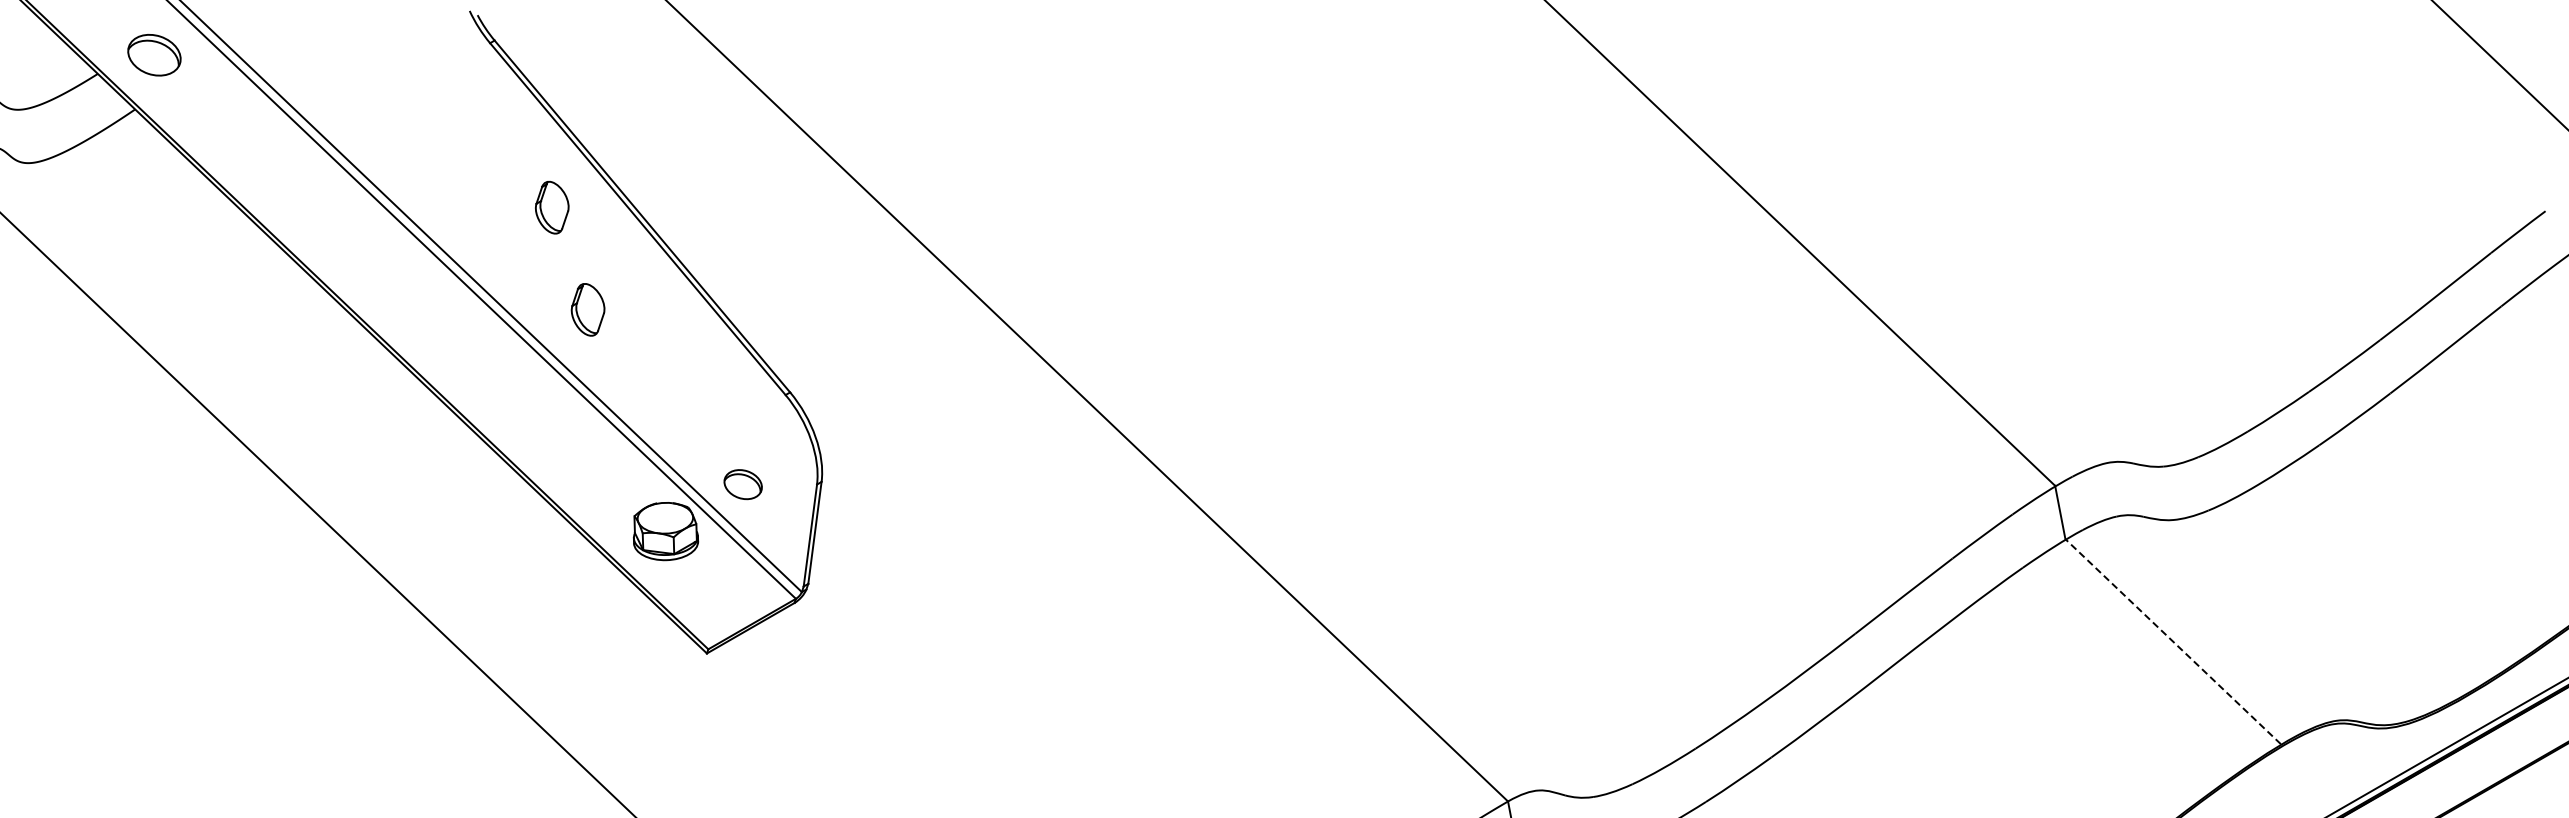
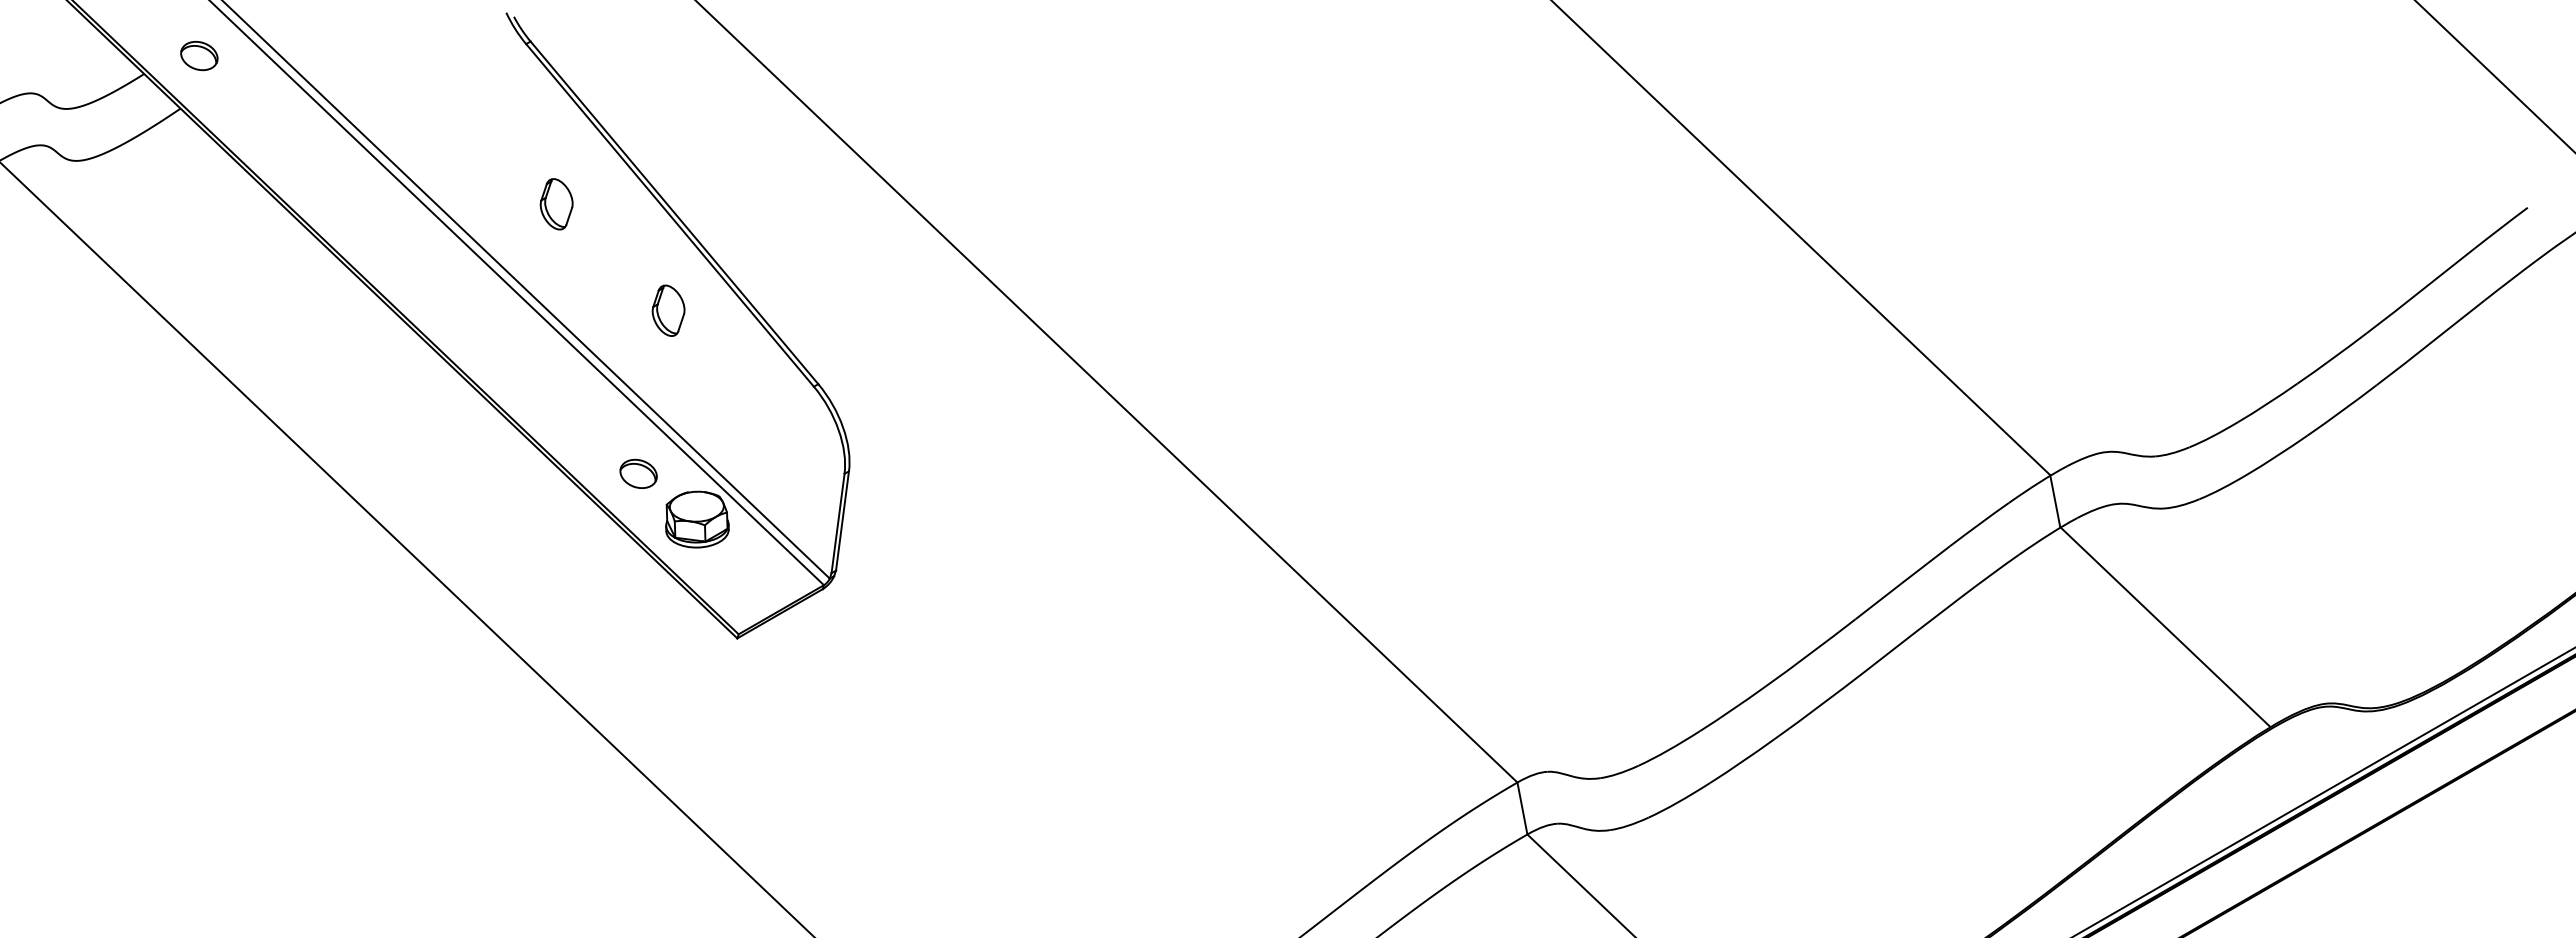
part: (154, 55) -> (199, 56), size x0.71
part: (552, 207) -> (556, 204), moved
part: (587, 309) -> (668, 310), moved
part: (743, 484) -> (638, 473), moved
line: (2173, 641) -> (2165, 626), dashed -> solid

